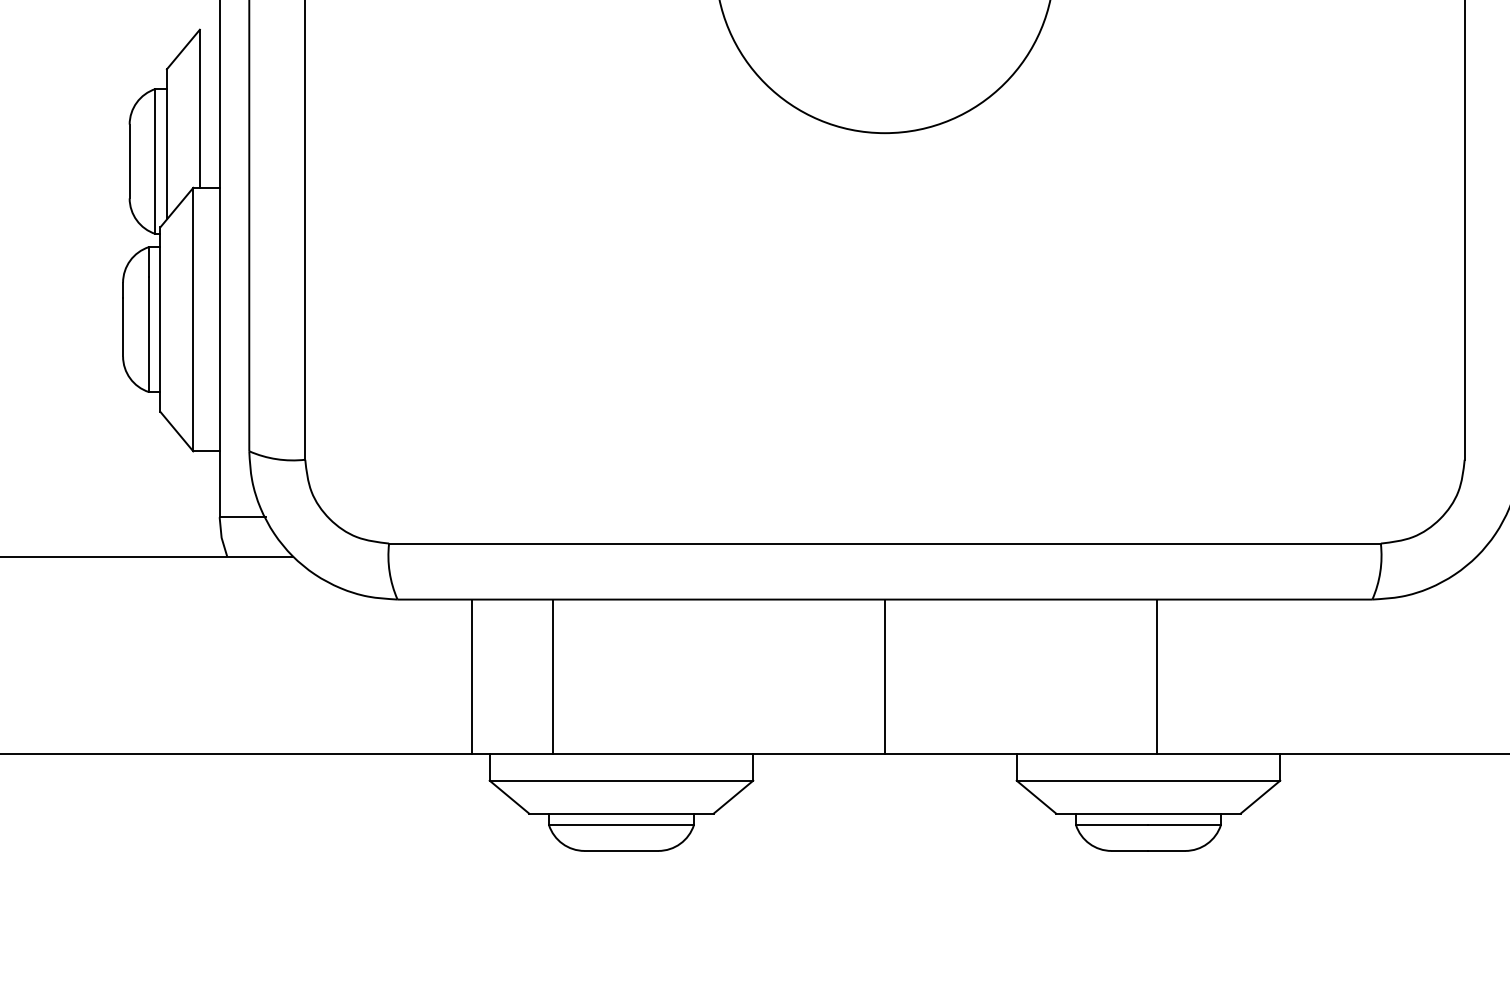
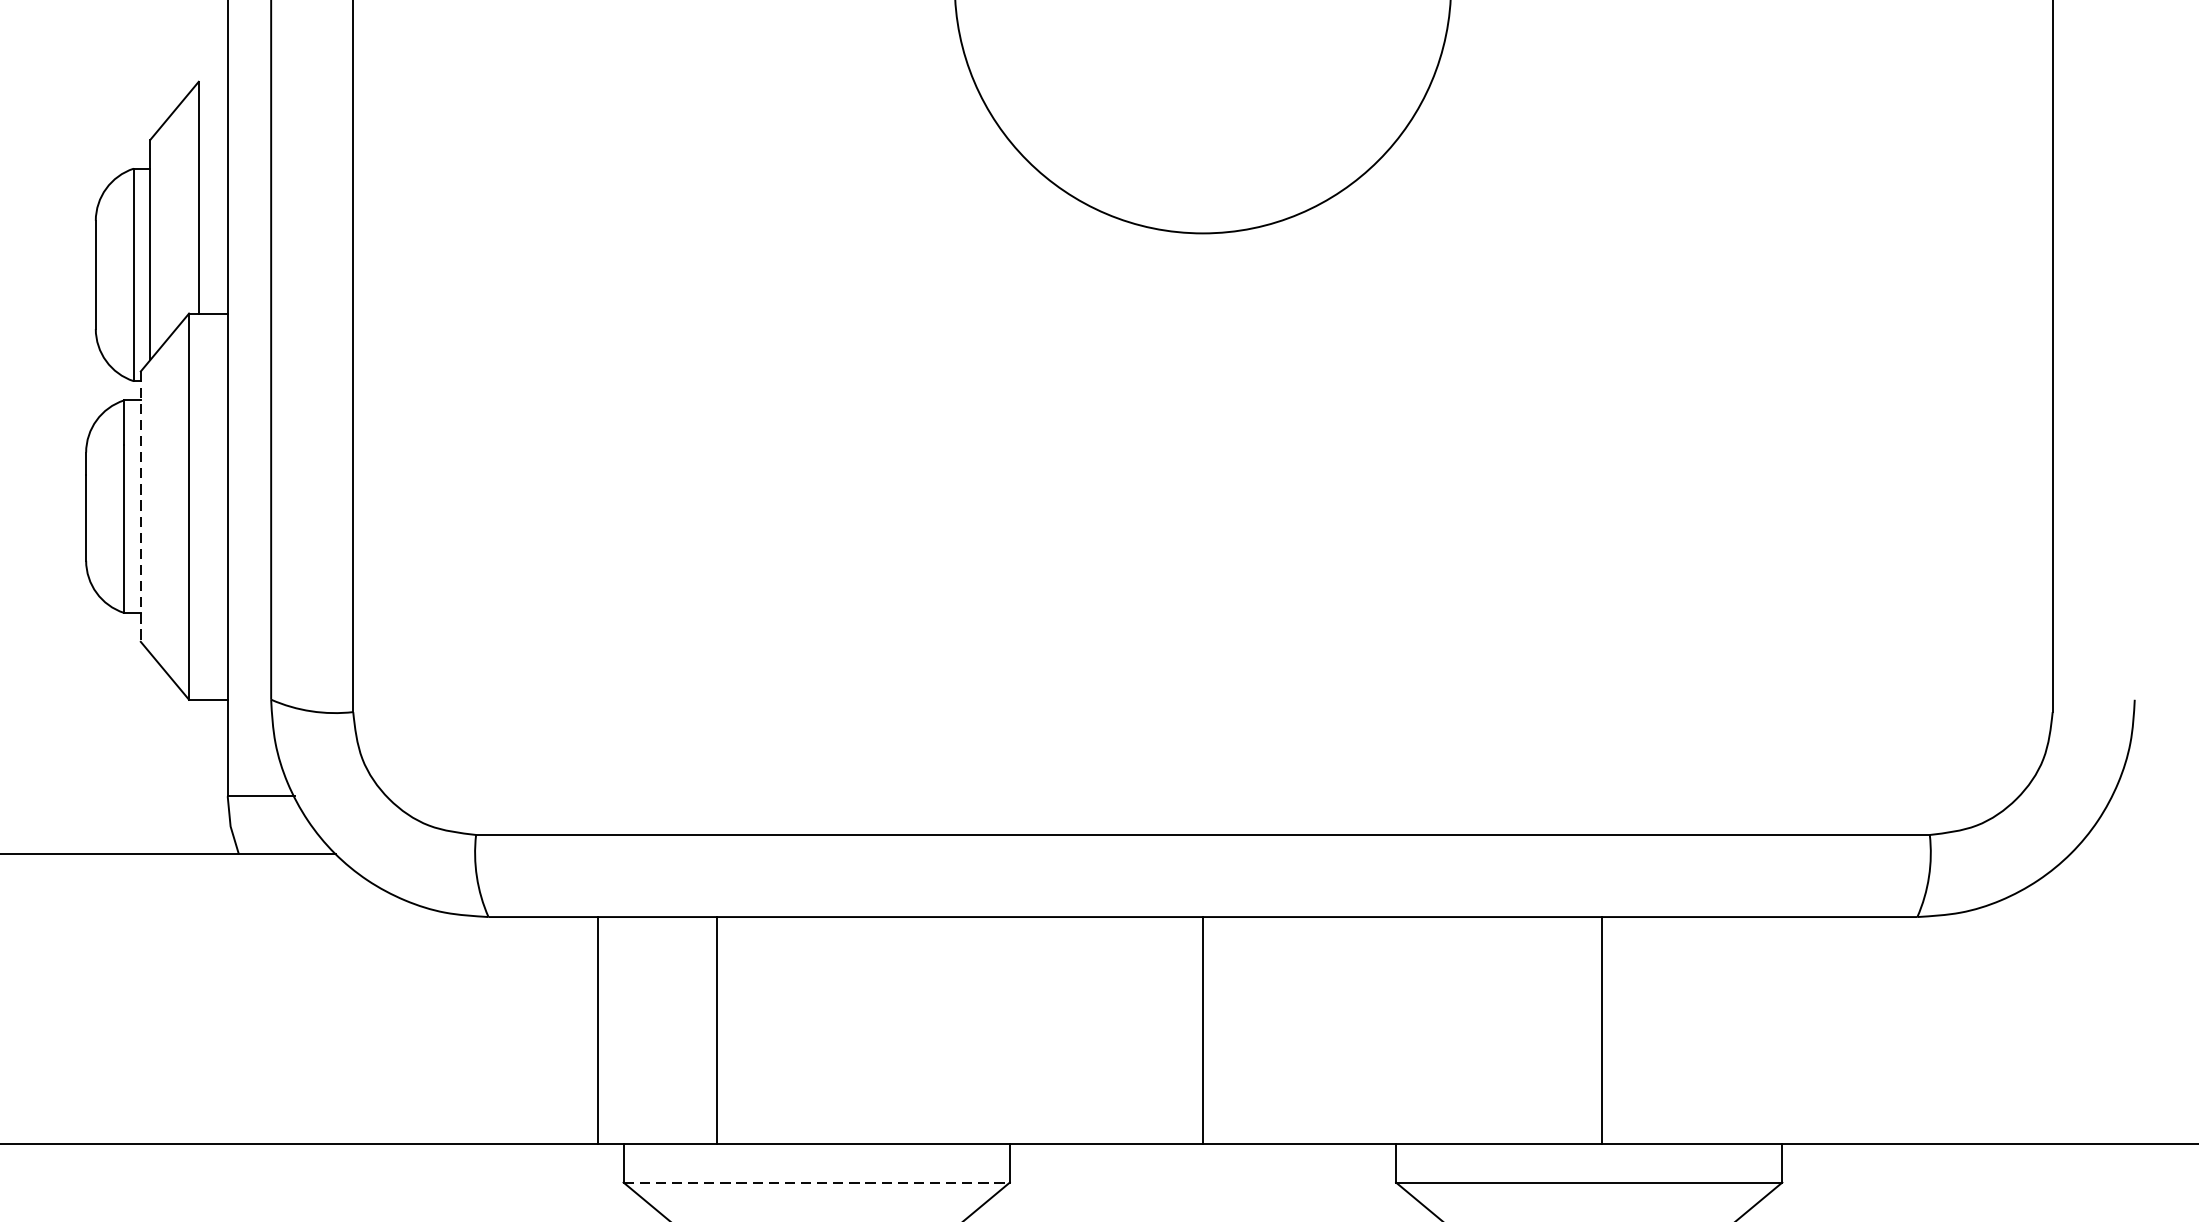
line: (160, 320) -> (141, 507), solid -> dashed
line: (621, 780) -> (816, 1182), solid -> dashed

